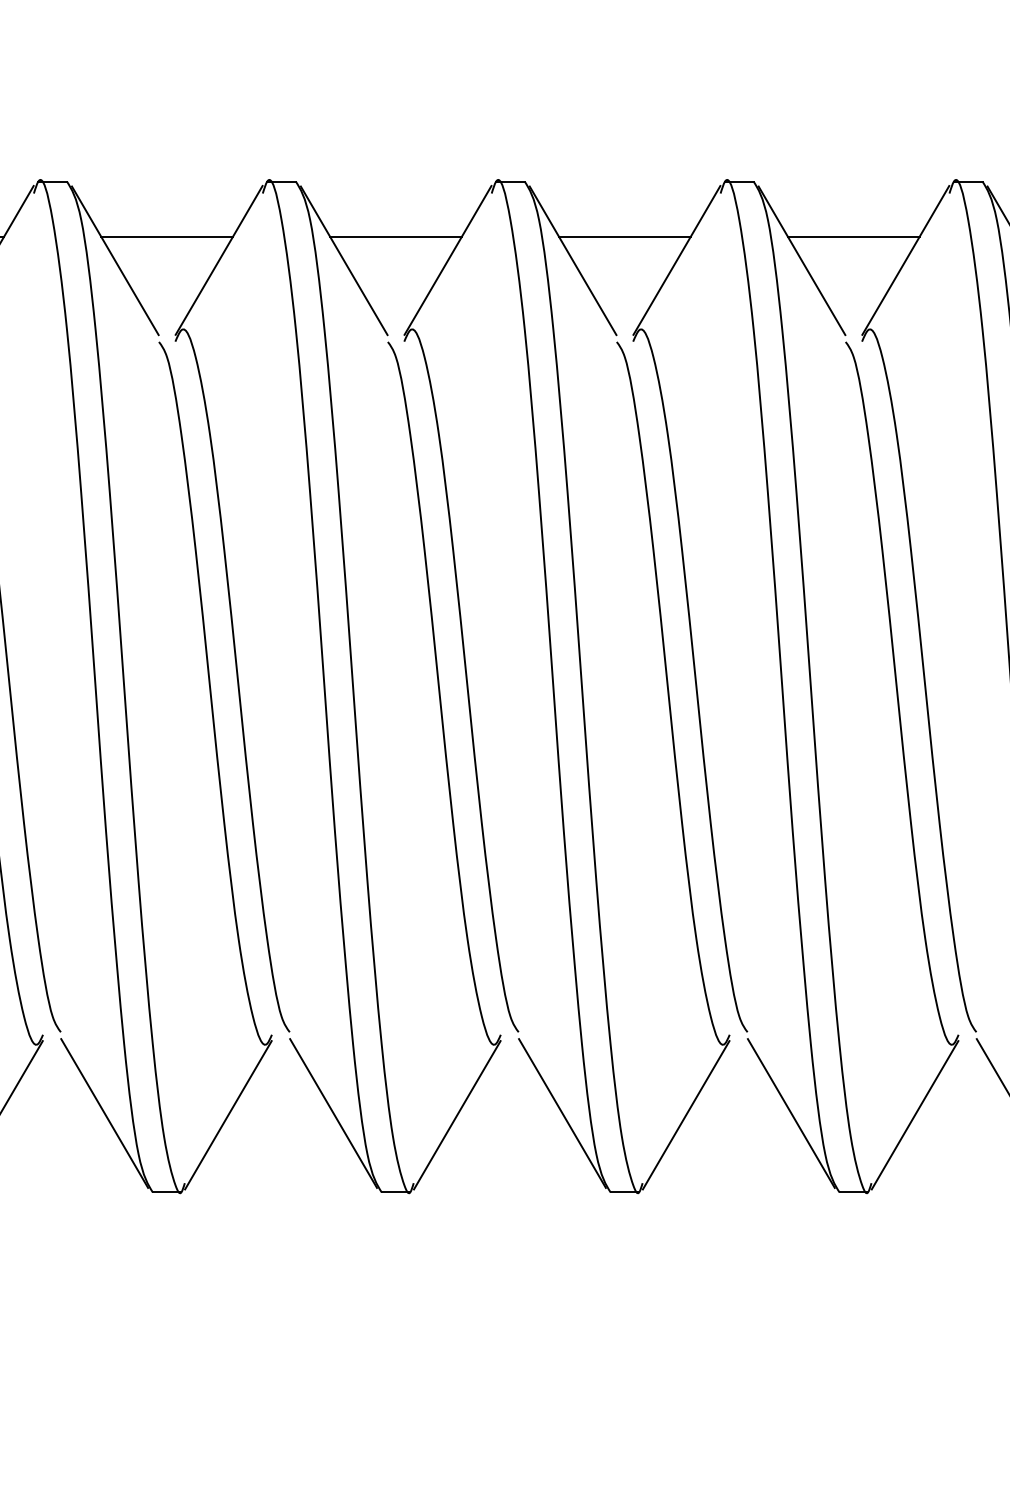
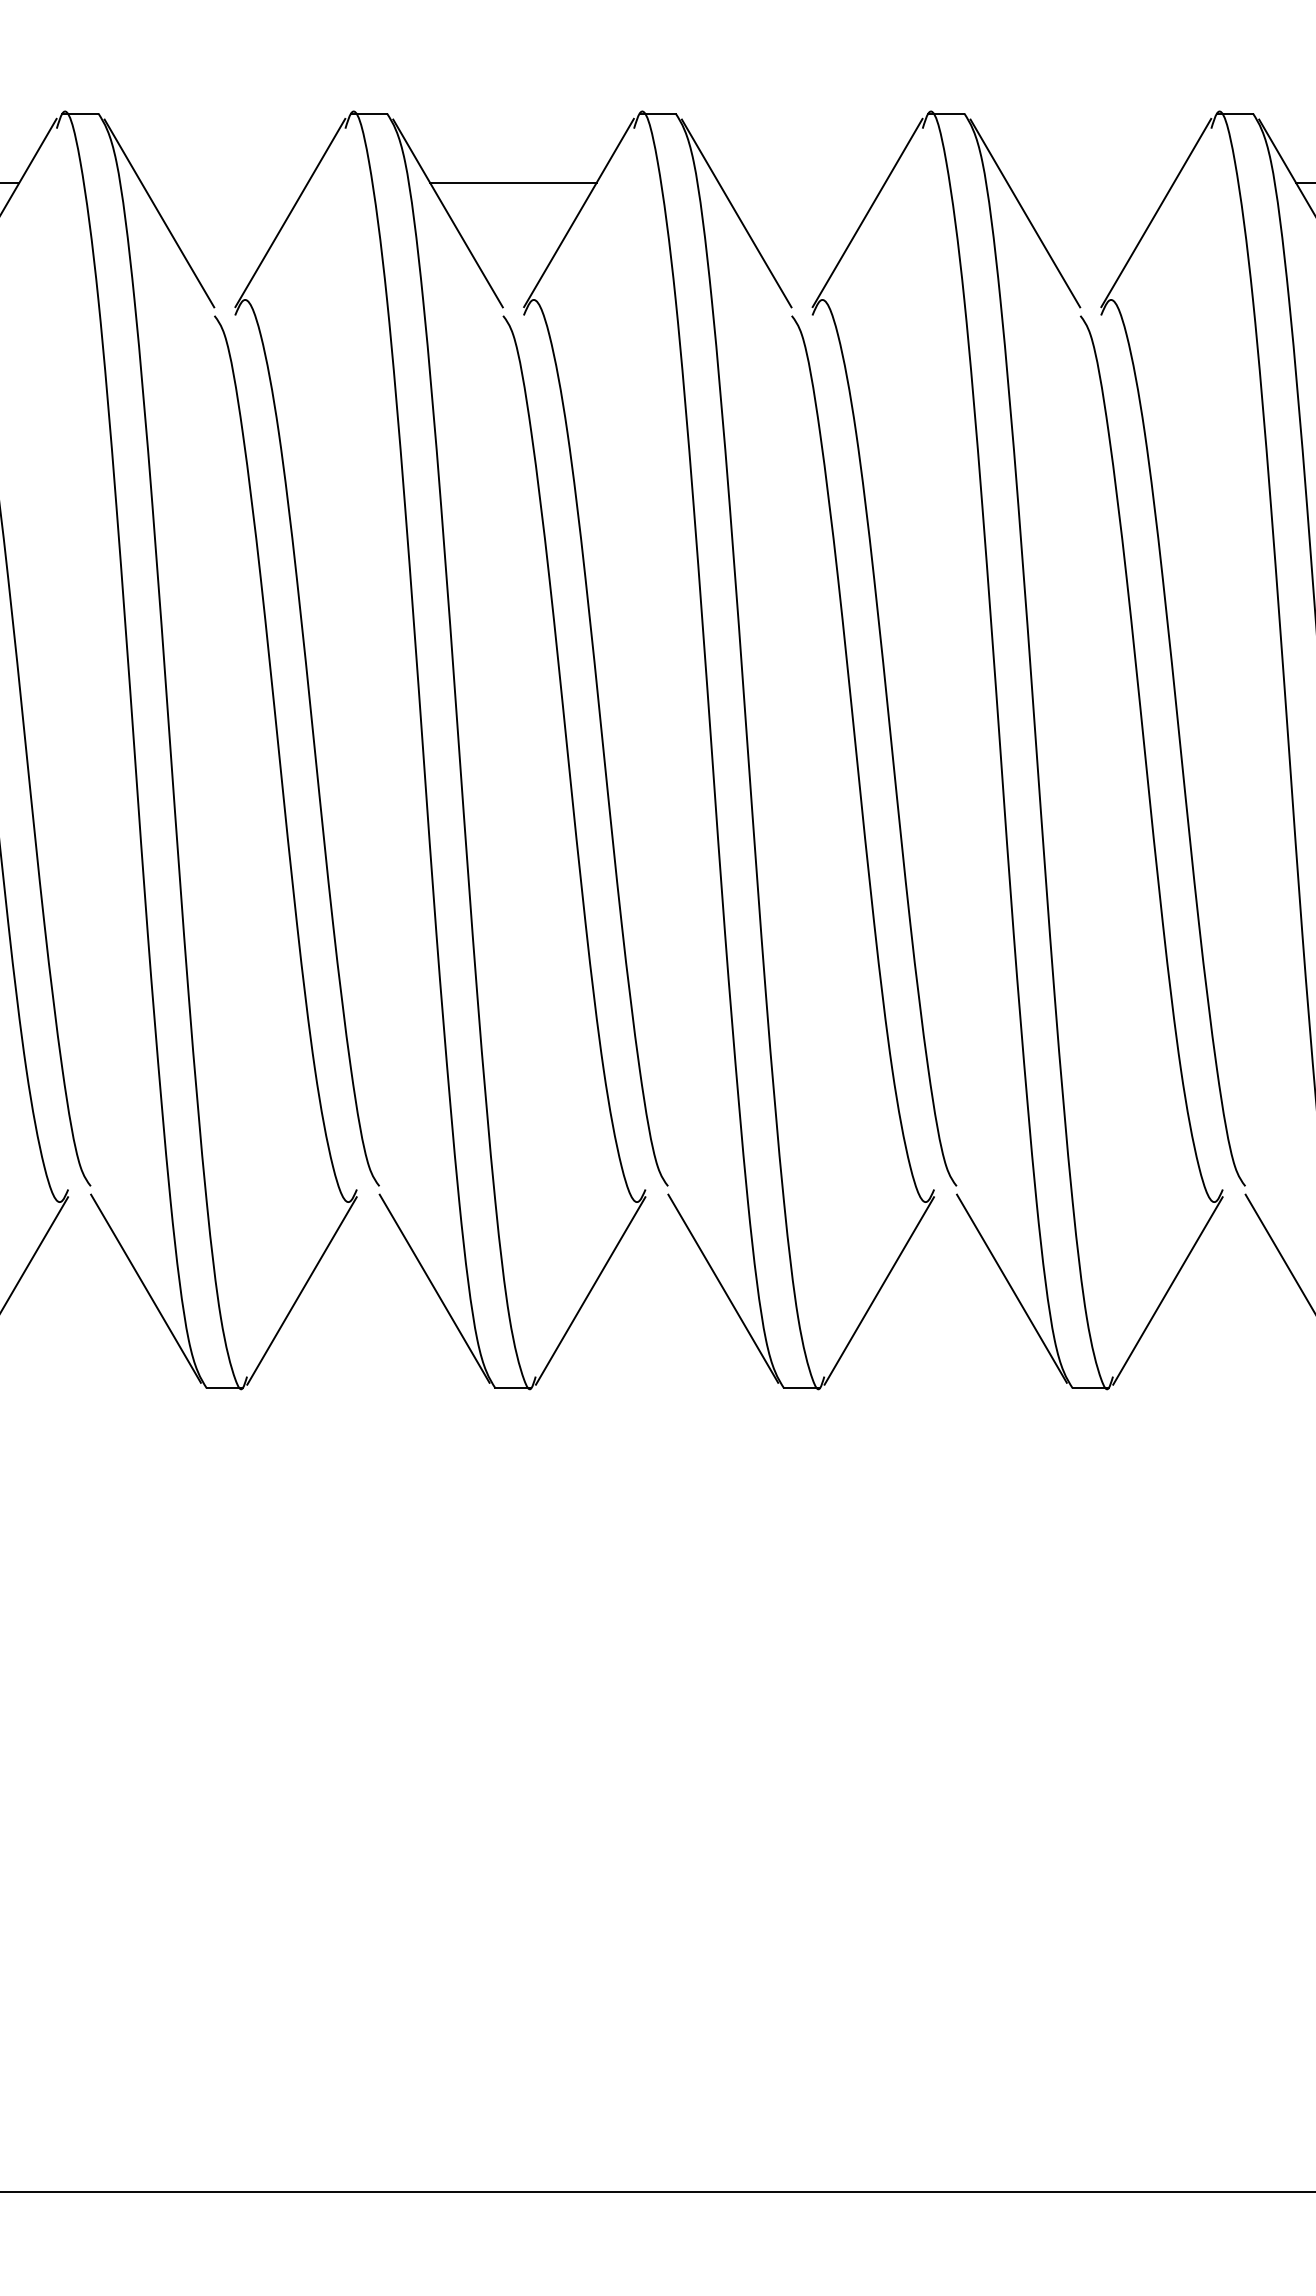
line: (166, 236) -> (224, 182), removed
line: (624, 236) -> (801, 182), removed
line: (853, 236) -> (1090, 182), removed

